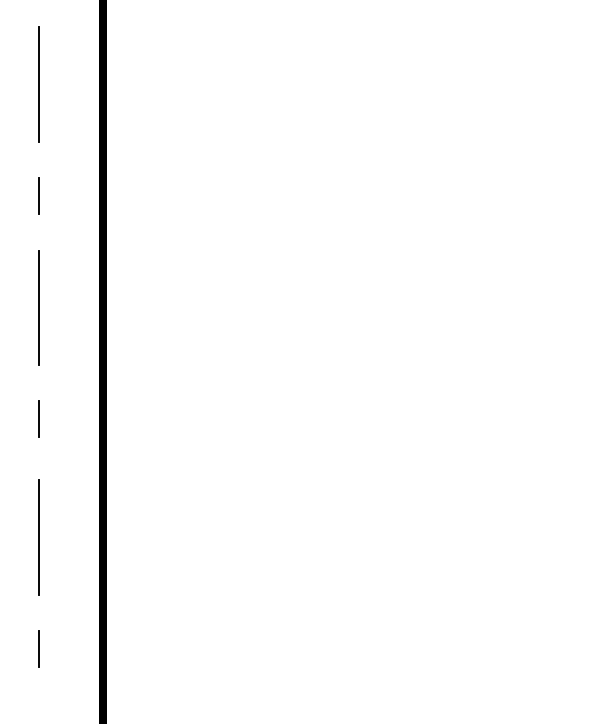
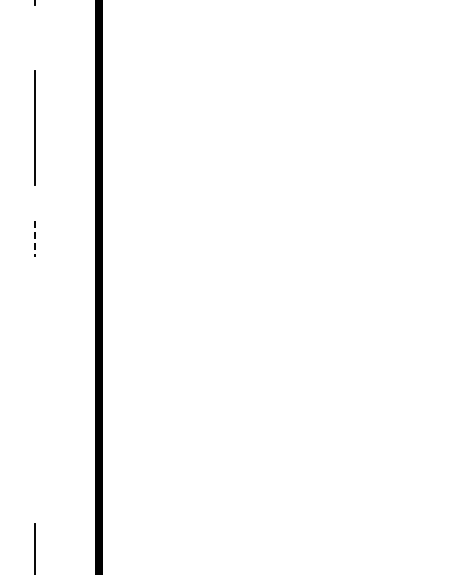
line: (39, 196) -> (35, 239), solid -> dashed
line: (39, 308) -> (35, 351), removed
line: (39, 419) -> (35, 462), removed

